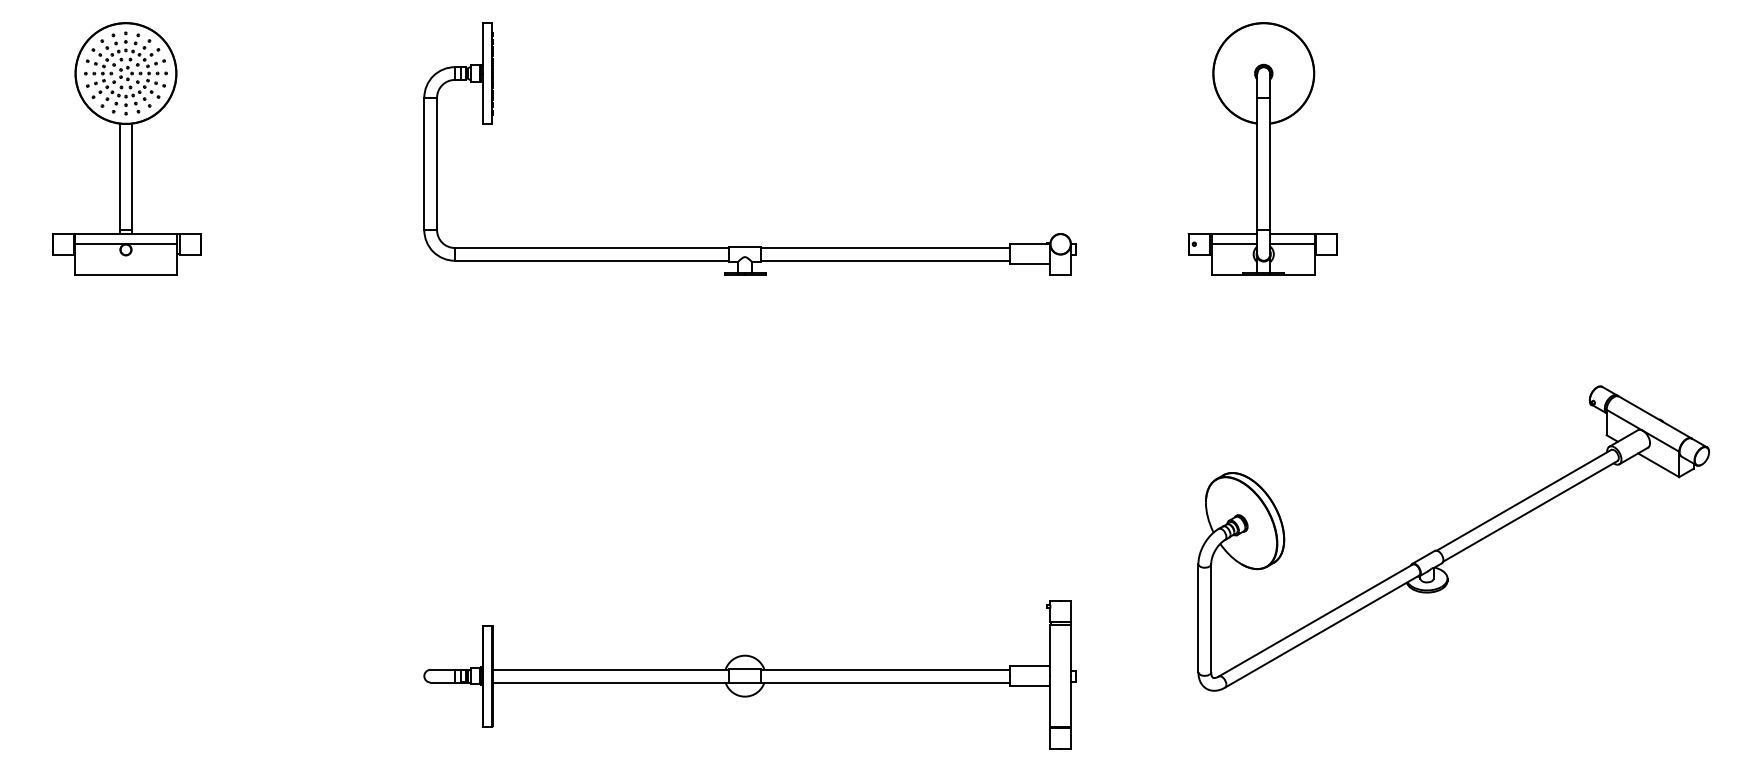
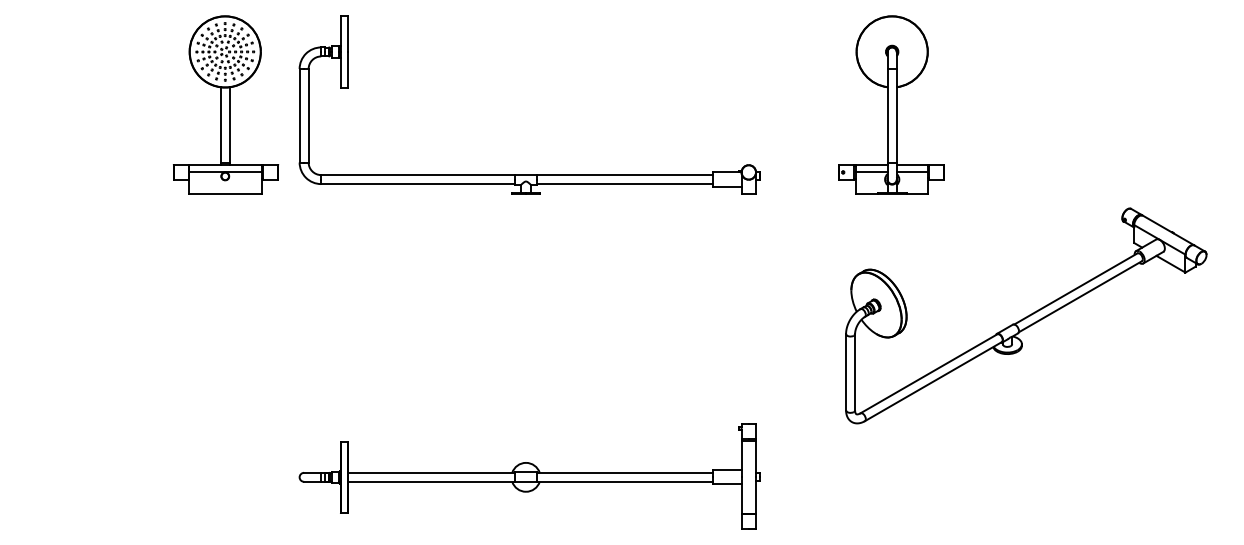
part: (126, 148) -> (225, 104), moved
part: (1453, 538) -> (1026, 315), moved

